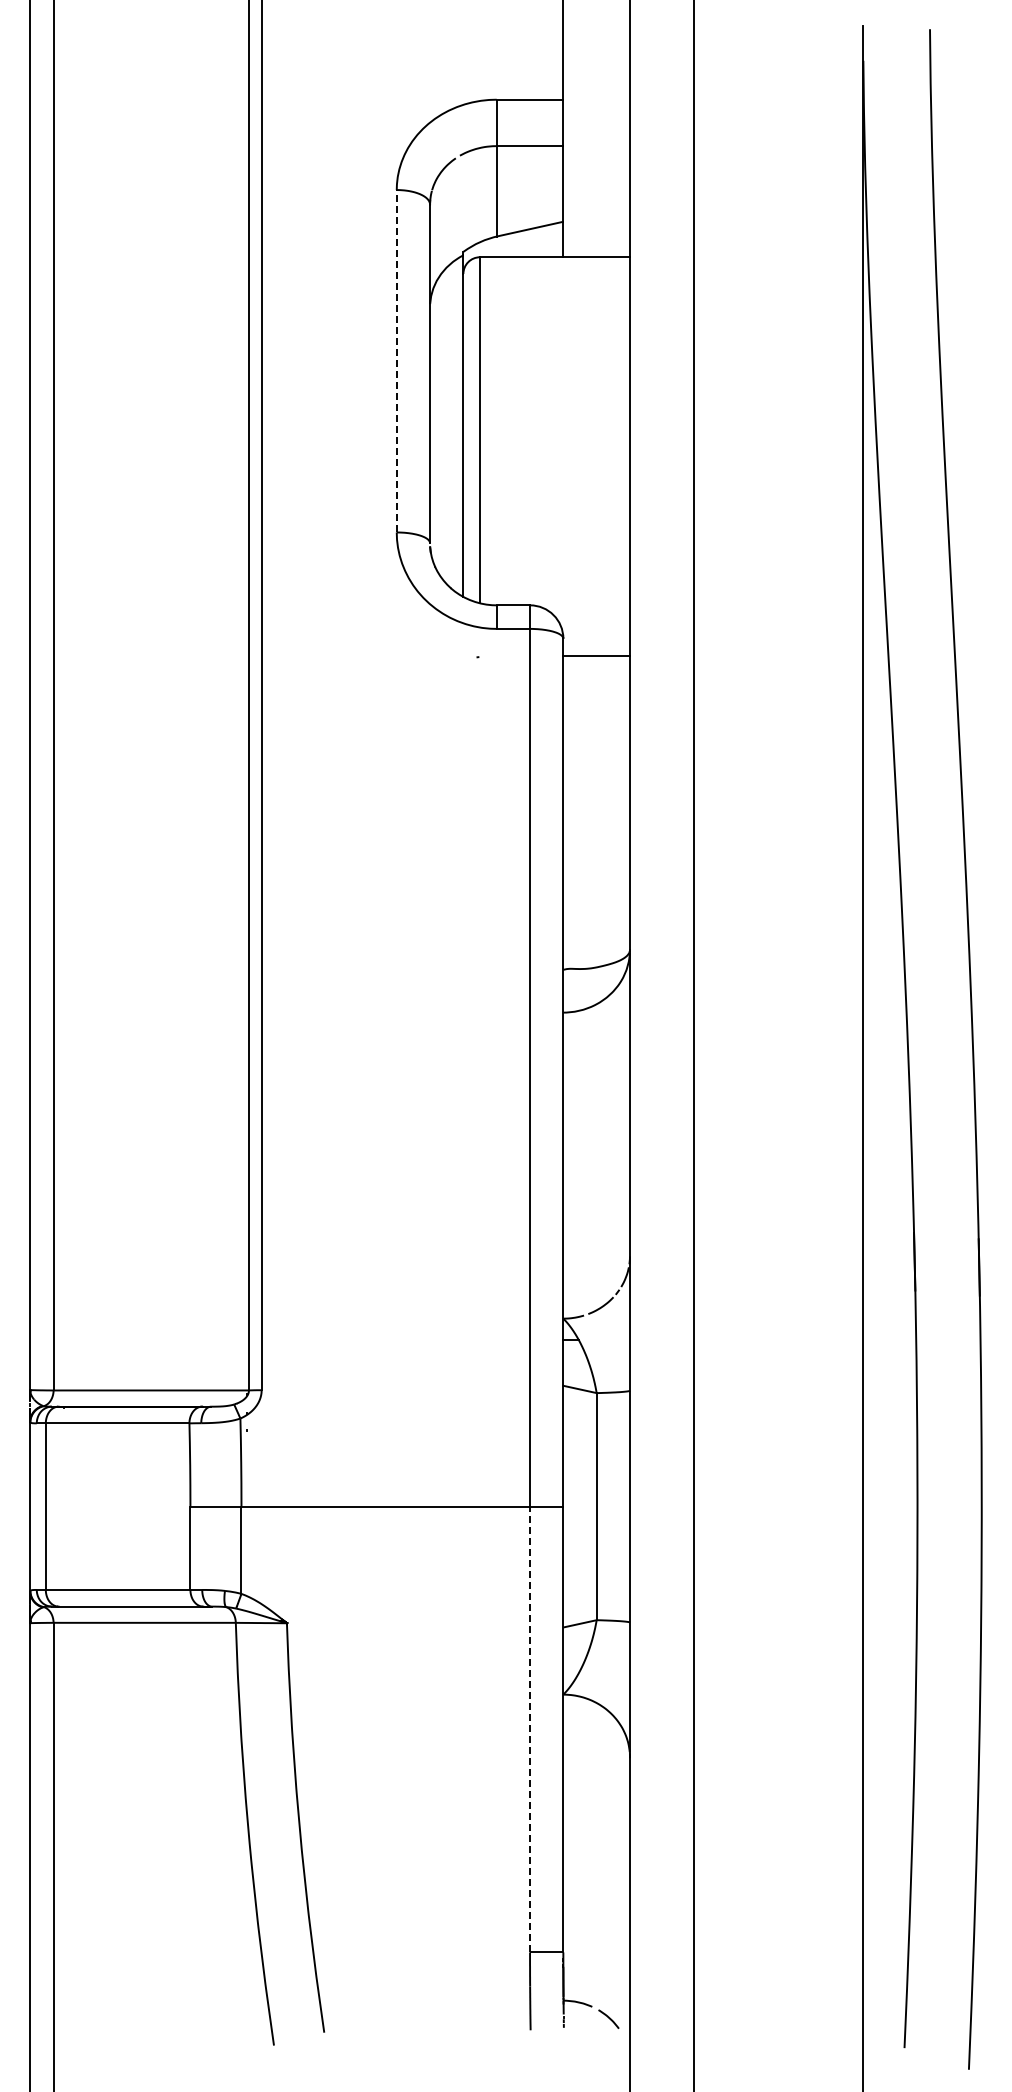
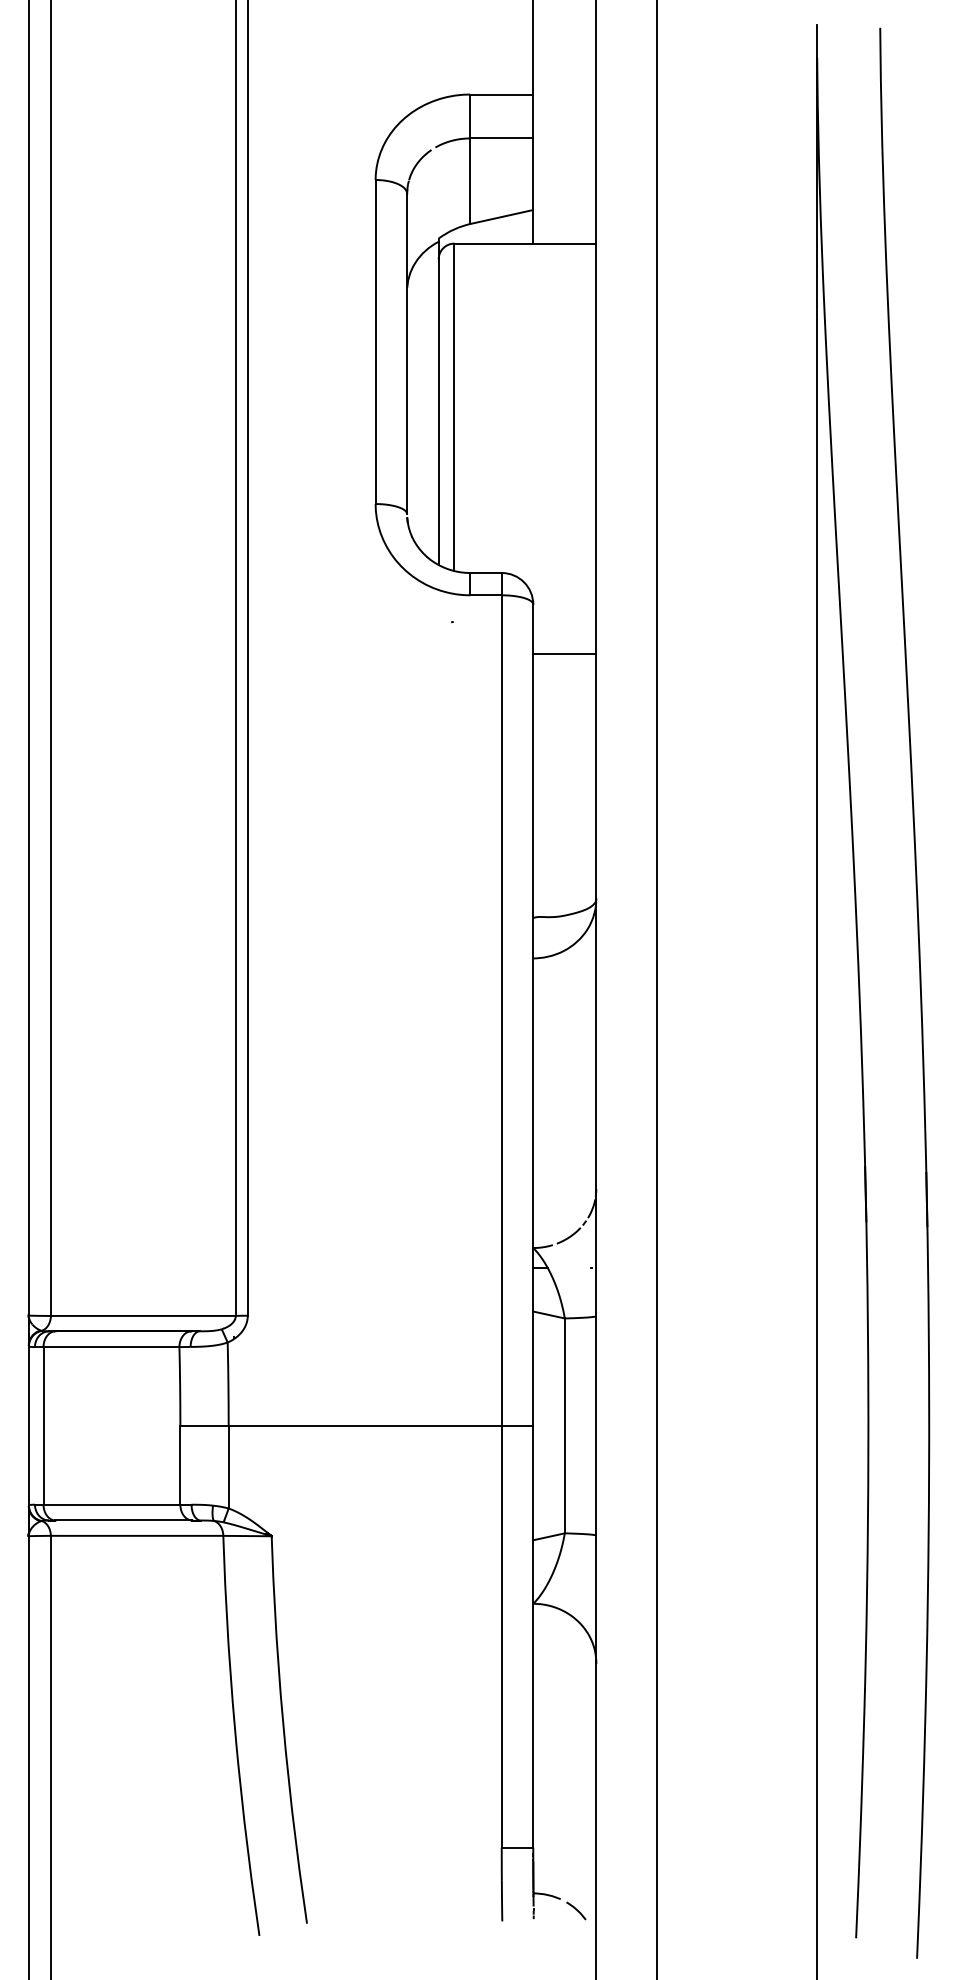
line: (396, 360) -> (375, 341), dashed -> solid
line: (596, 656) -> (564, 653), moved
line: (530, 1729) -> (502, 1636), dashed -> solid

